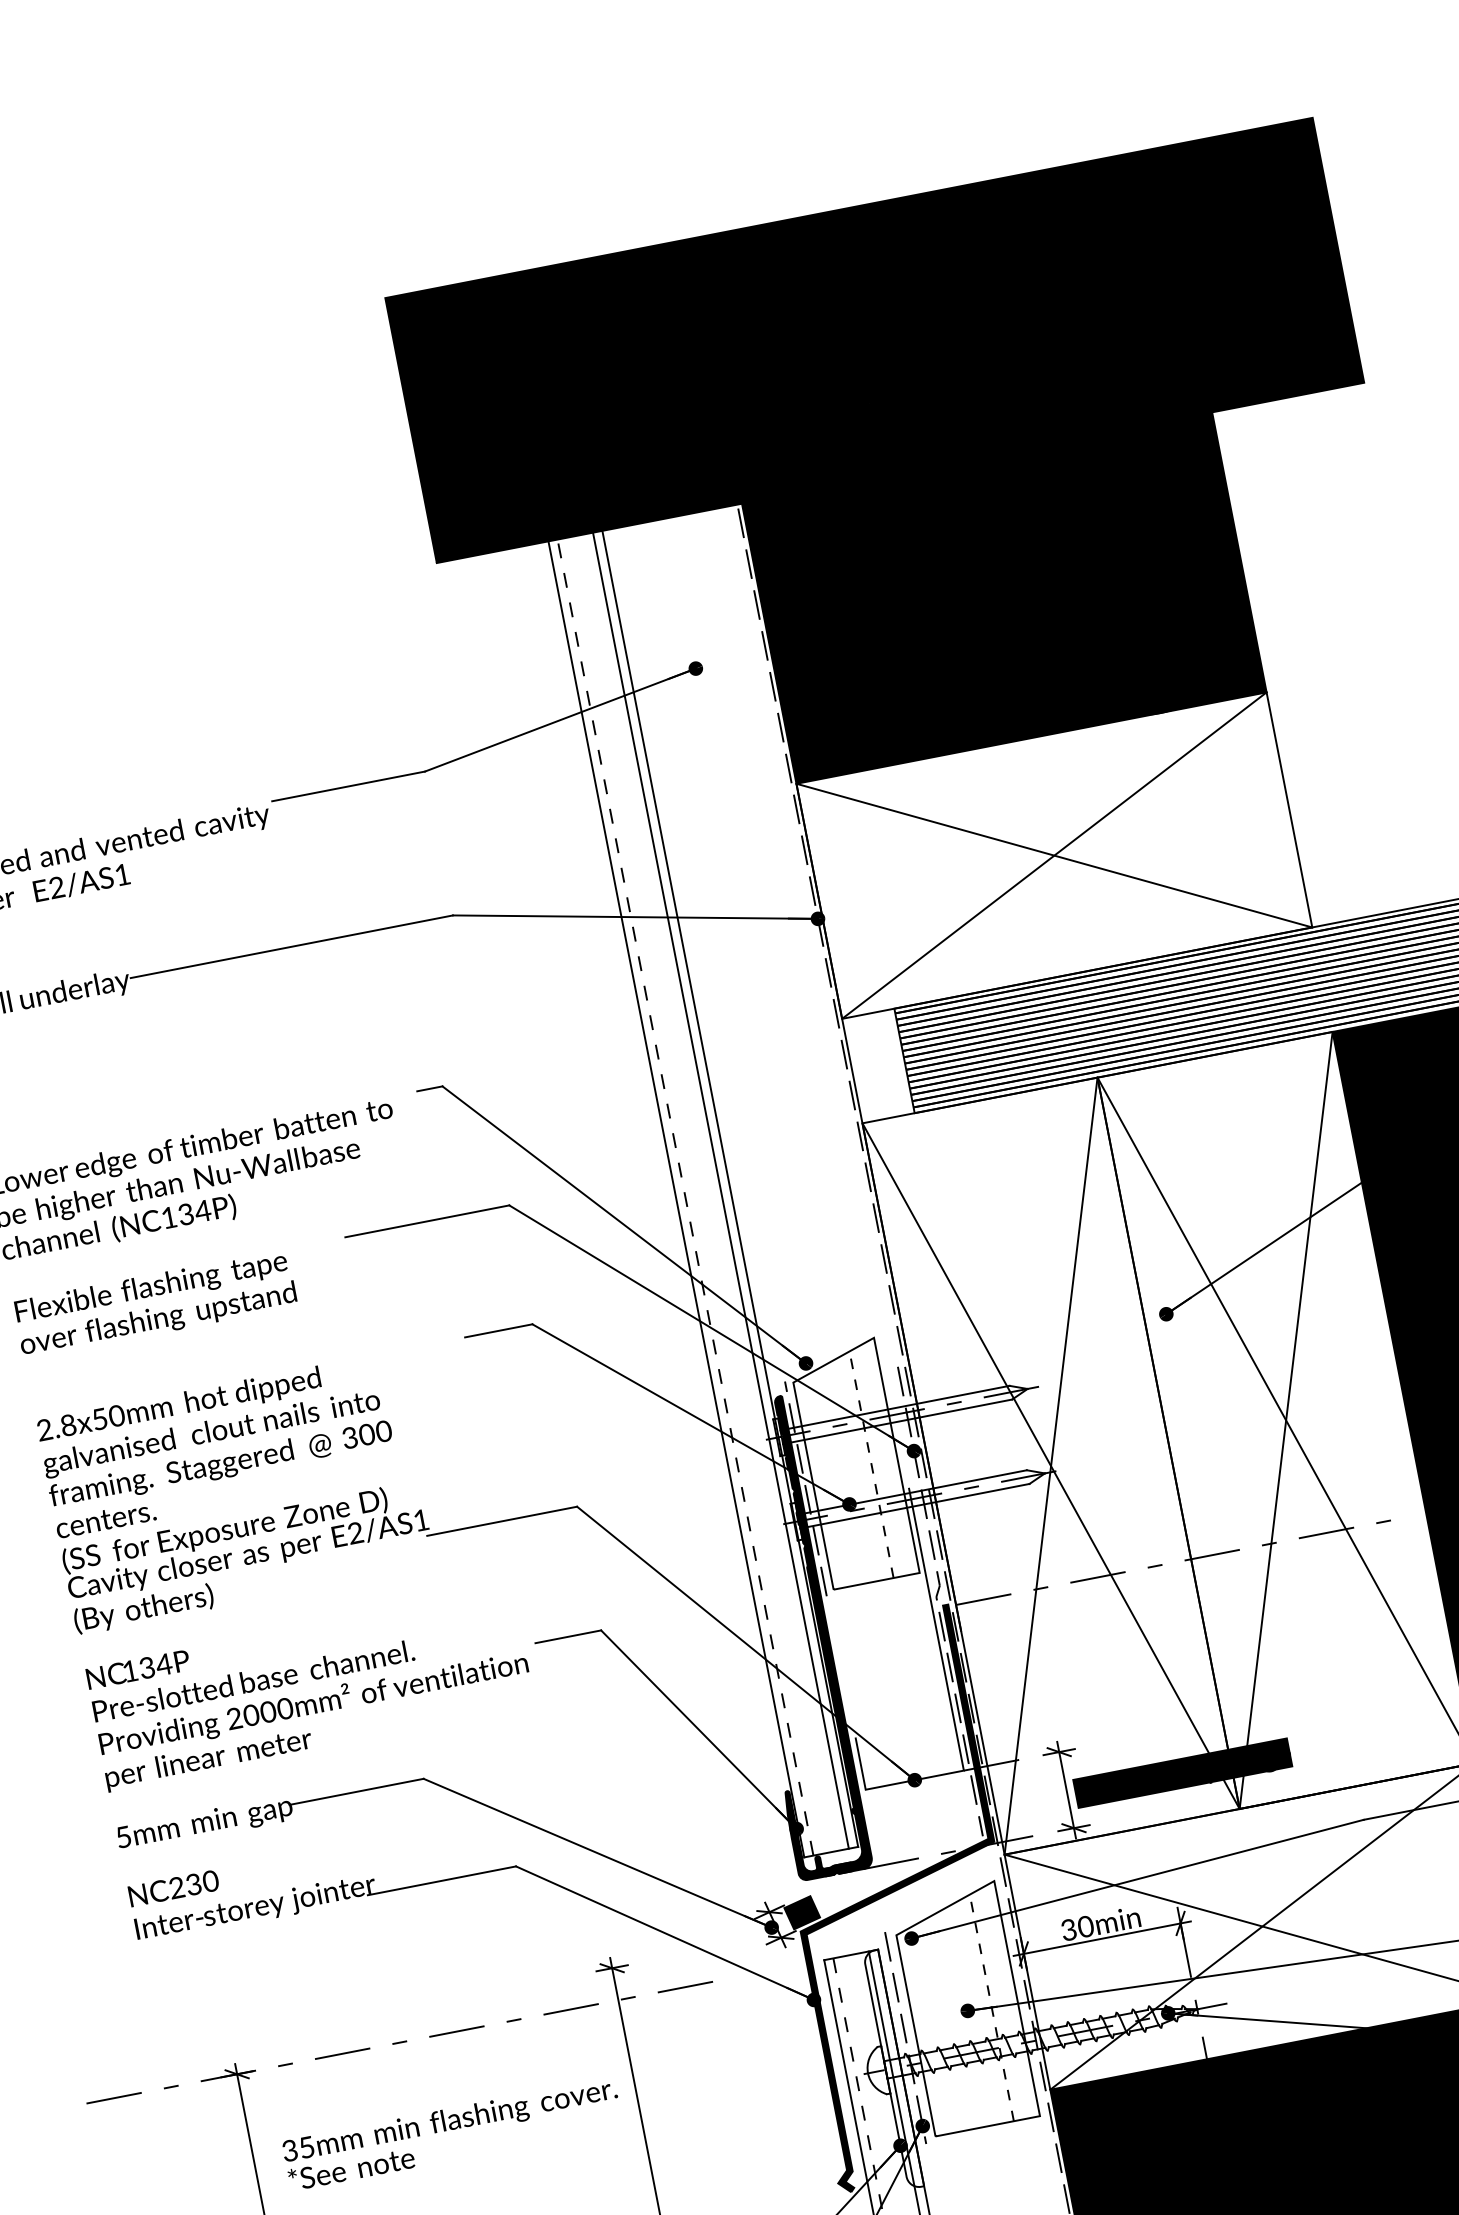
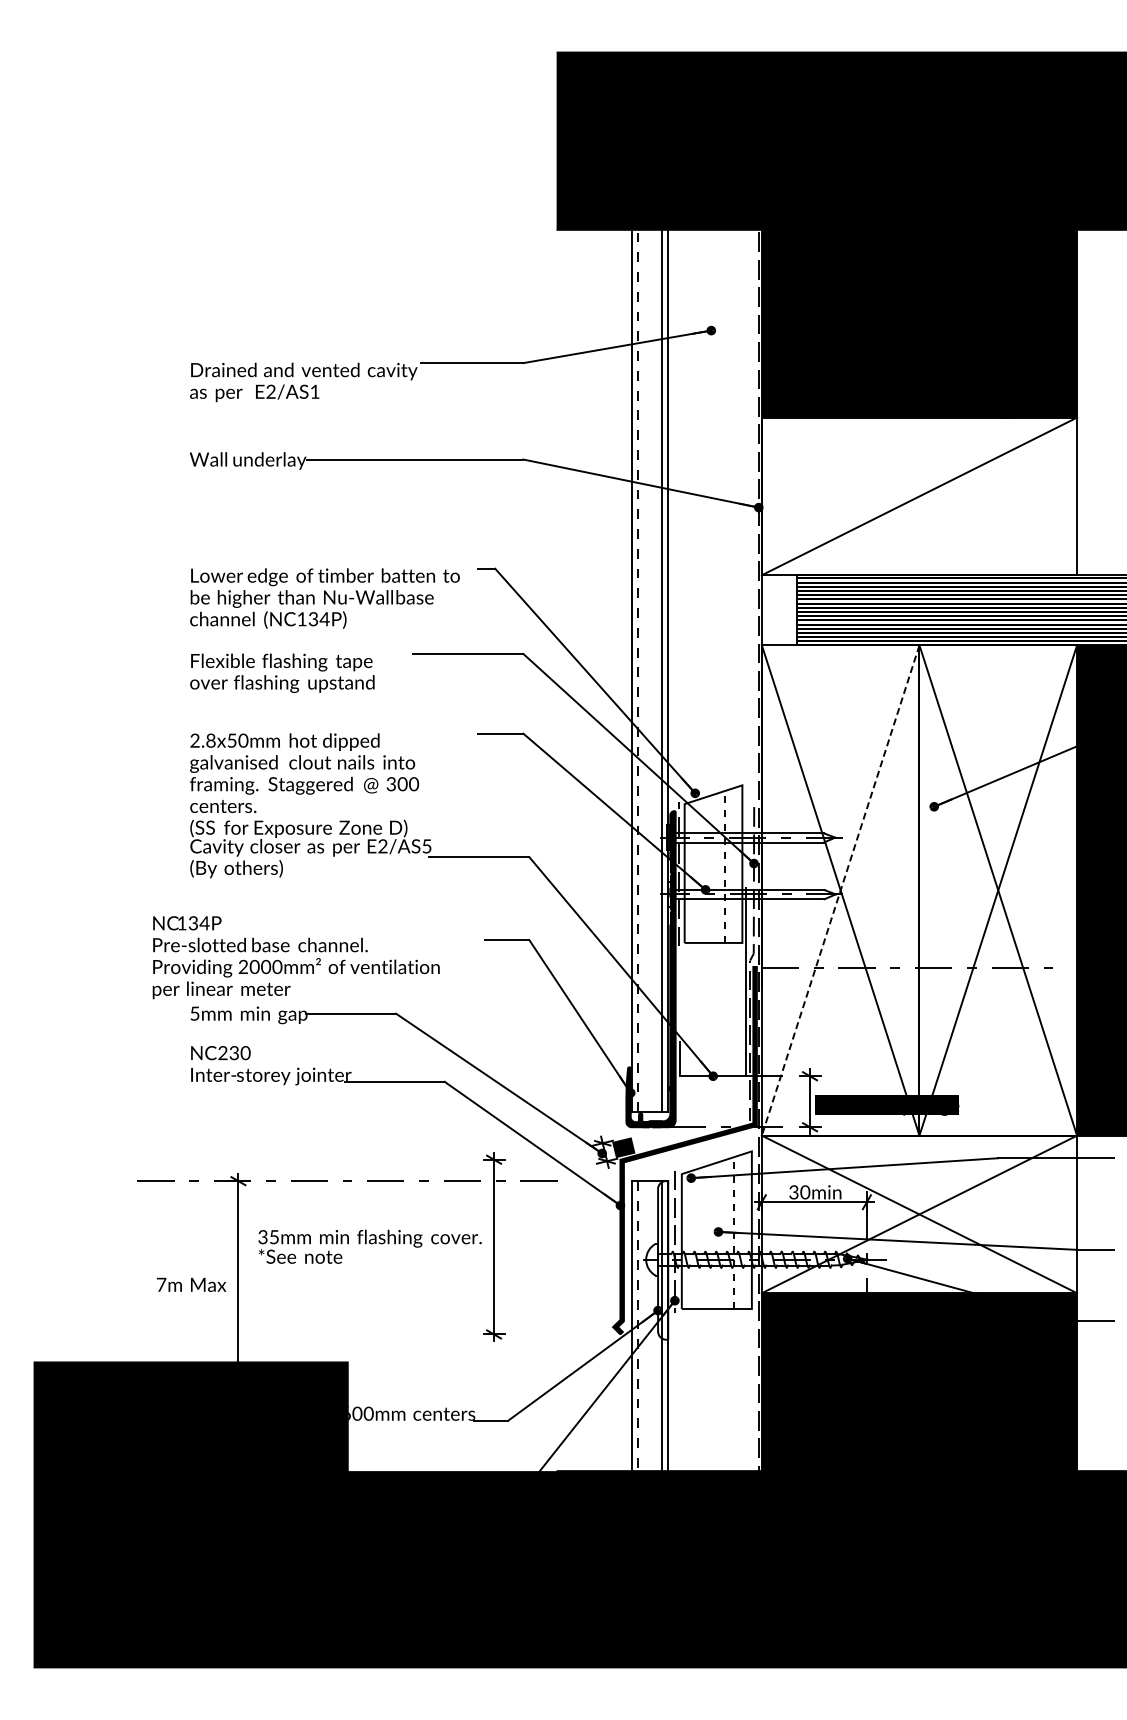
line: (1054, 855) -> (919, 496), removed
line: (1050, 1466) -> (840, 890), solid -> dashed
text: (420, 1520) -> (426, 846), E2/AS1 -> E2/AS5
text: (309, 1689) -> (295, 957), moved

